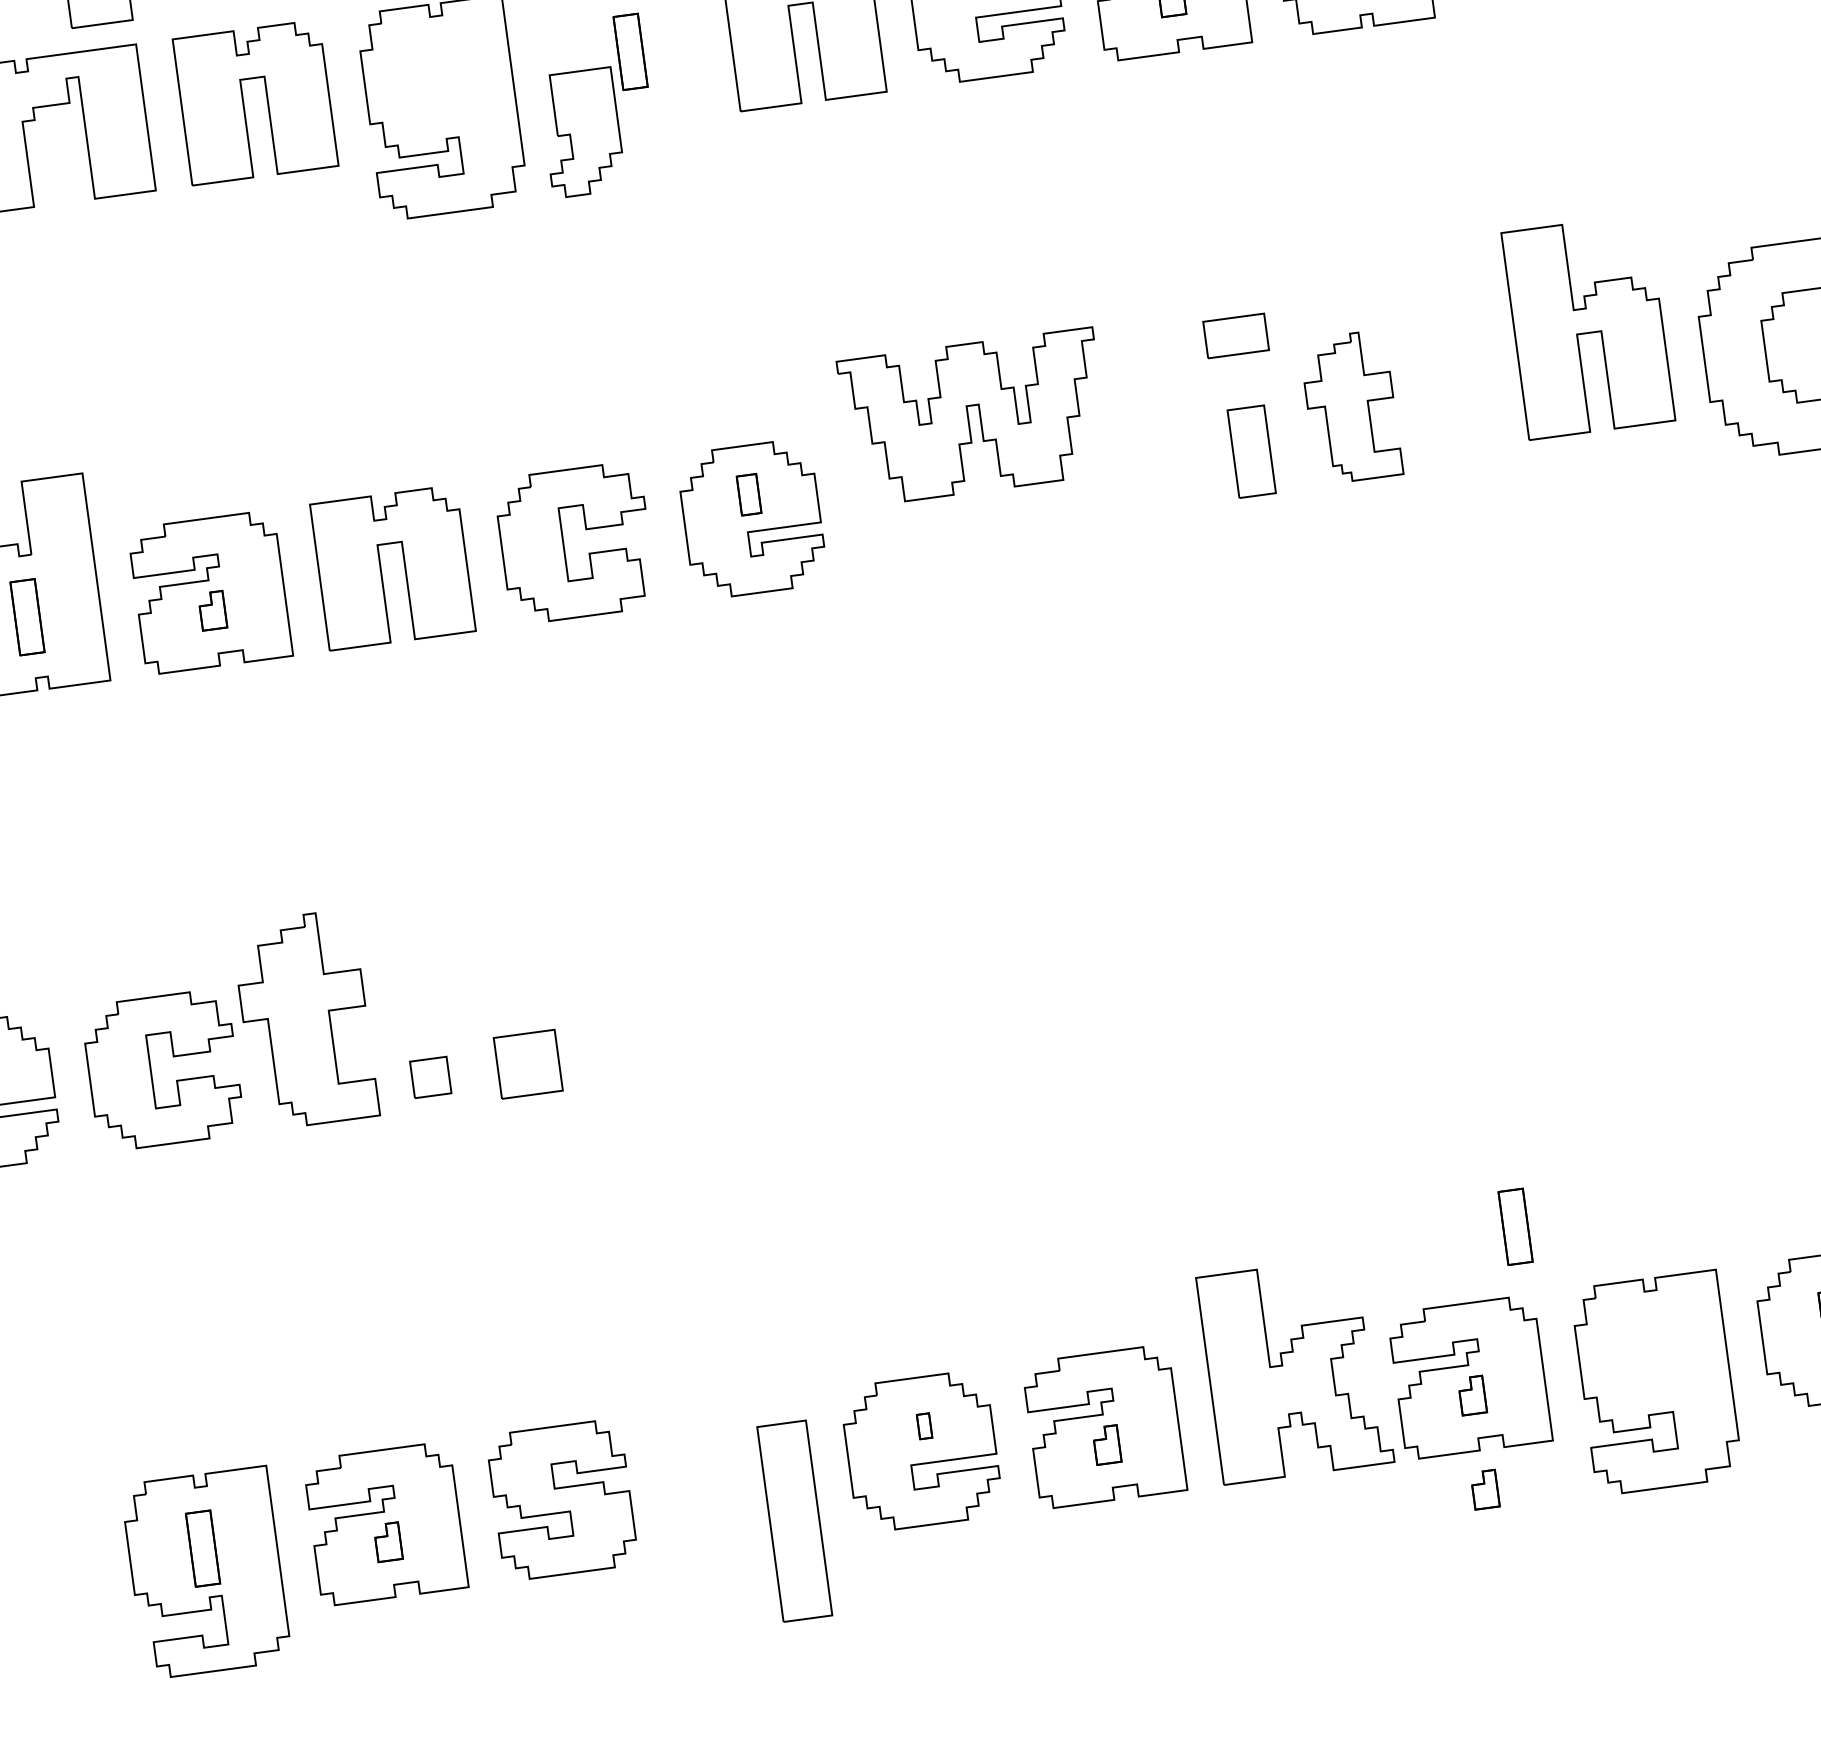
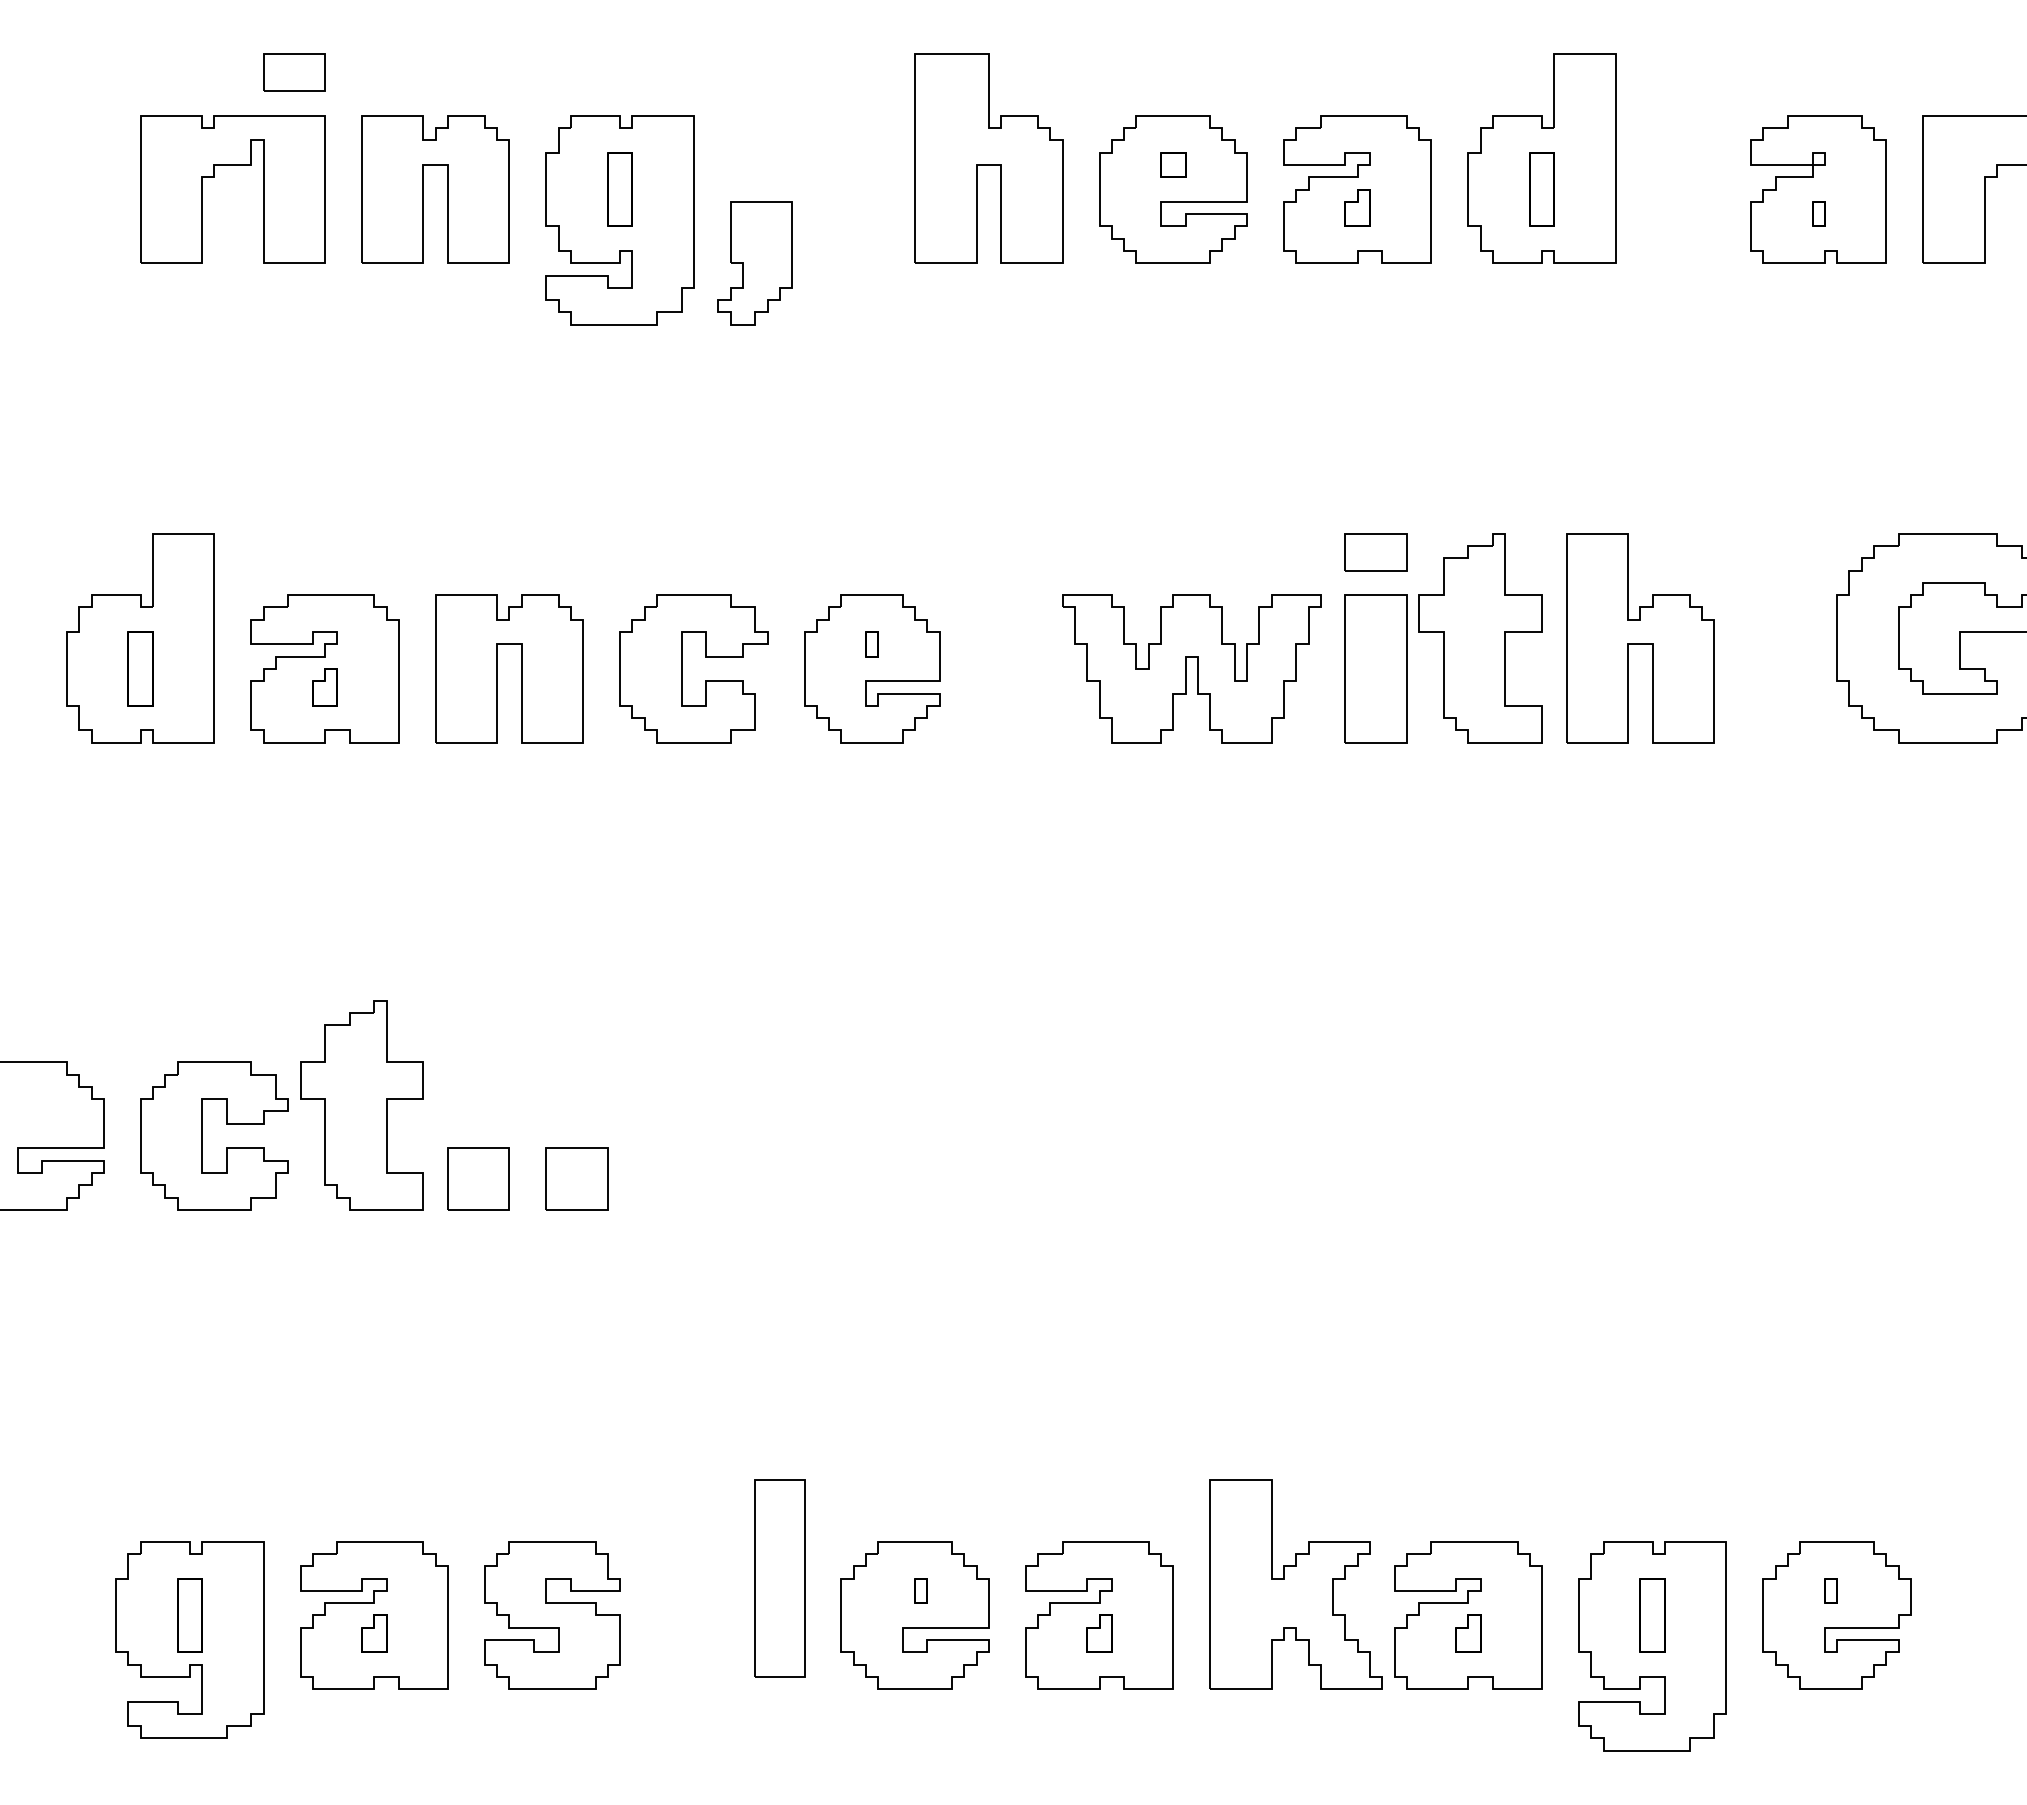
part: (630, 52) -> (619, 189), moved
part: (1588, 327) -> (1640, 638), moved
part: (1351, 407) -> (1480, 638), size x1.43
part: (974, 417) -> (1191, 668), moved
part: (1251, 451) -> (1375, 668), size x1.67
part: (748, 495) -> (871, 644), size x0.62
part: (430, 1076) -> (478, 1178), size x1.67
part: (1515, 1226) -> (1652, 1615), moved
part: (1485, 1489) -> (1468, 1728), removed
part: (794, 1521) -> (779, 1578), moved

